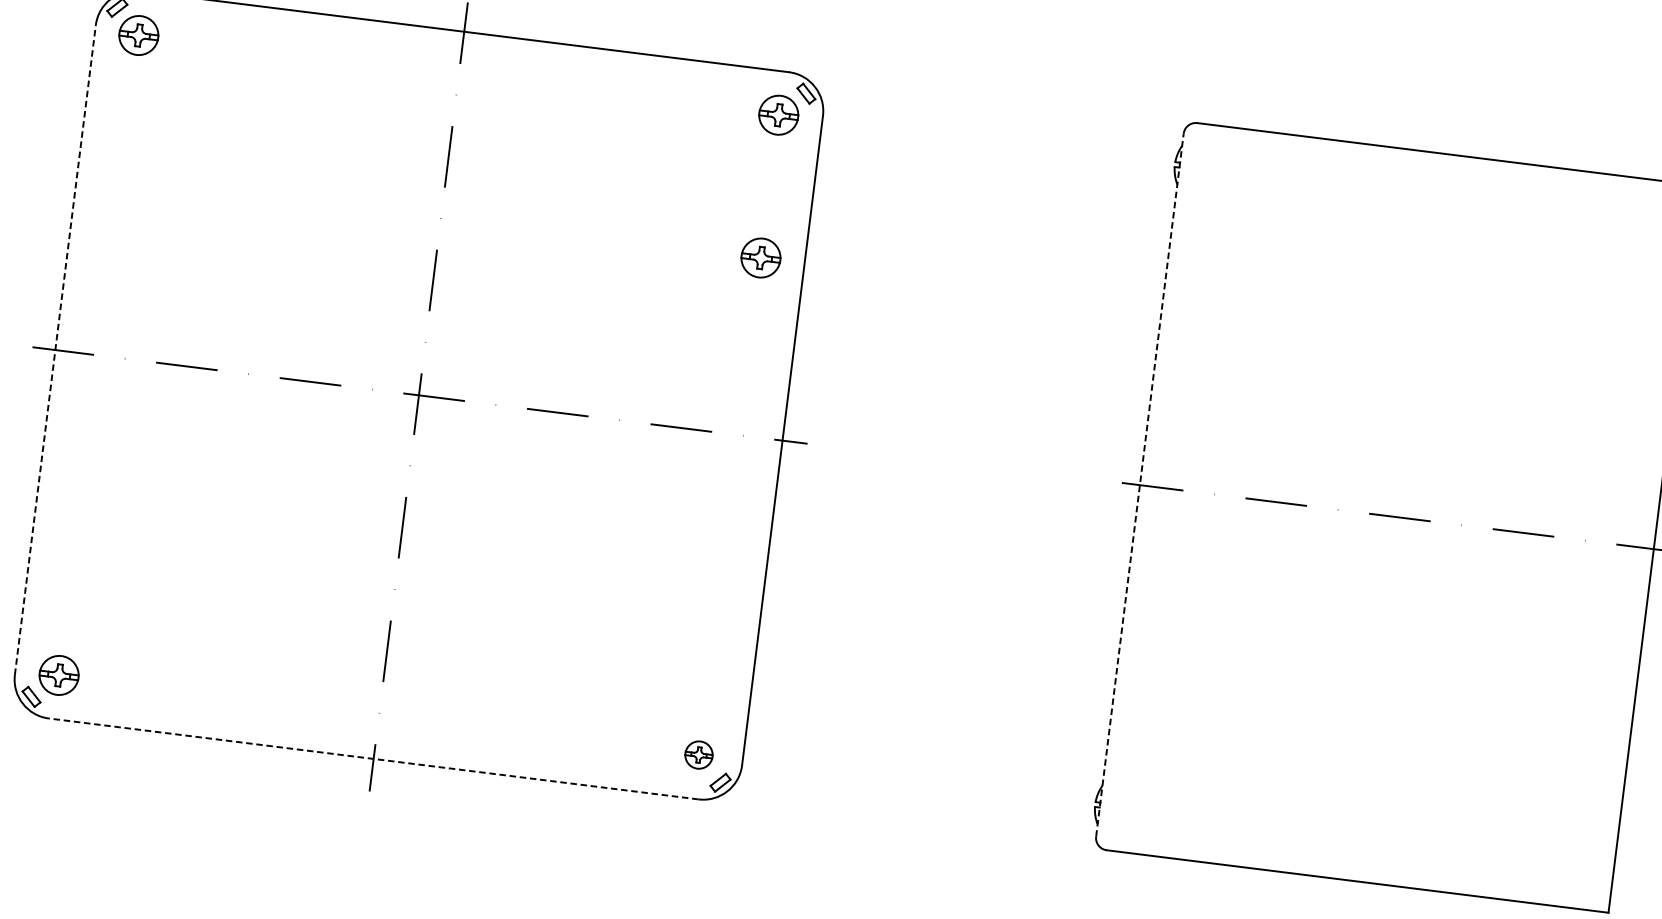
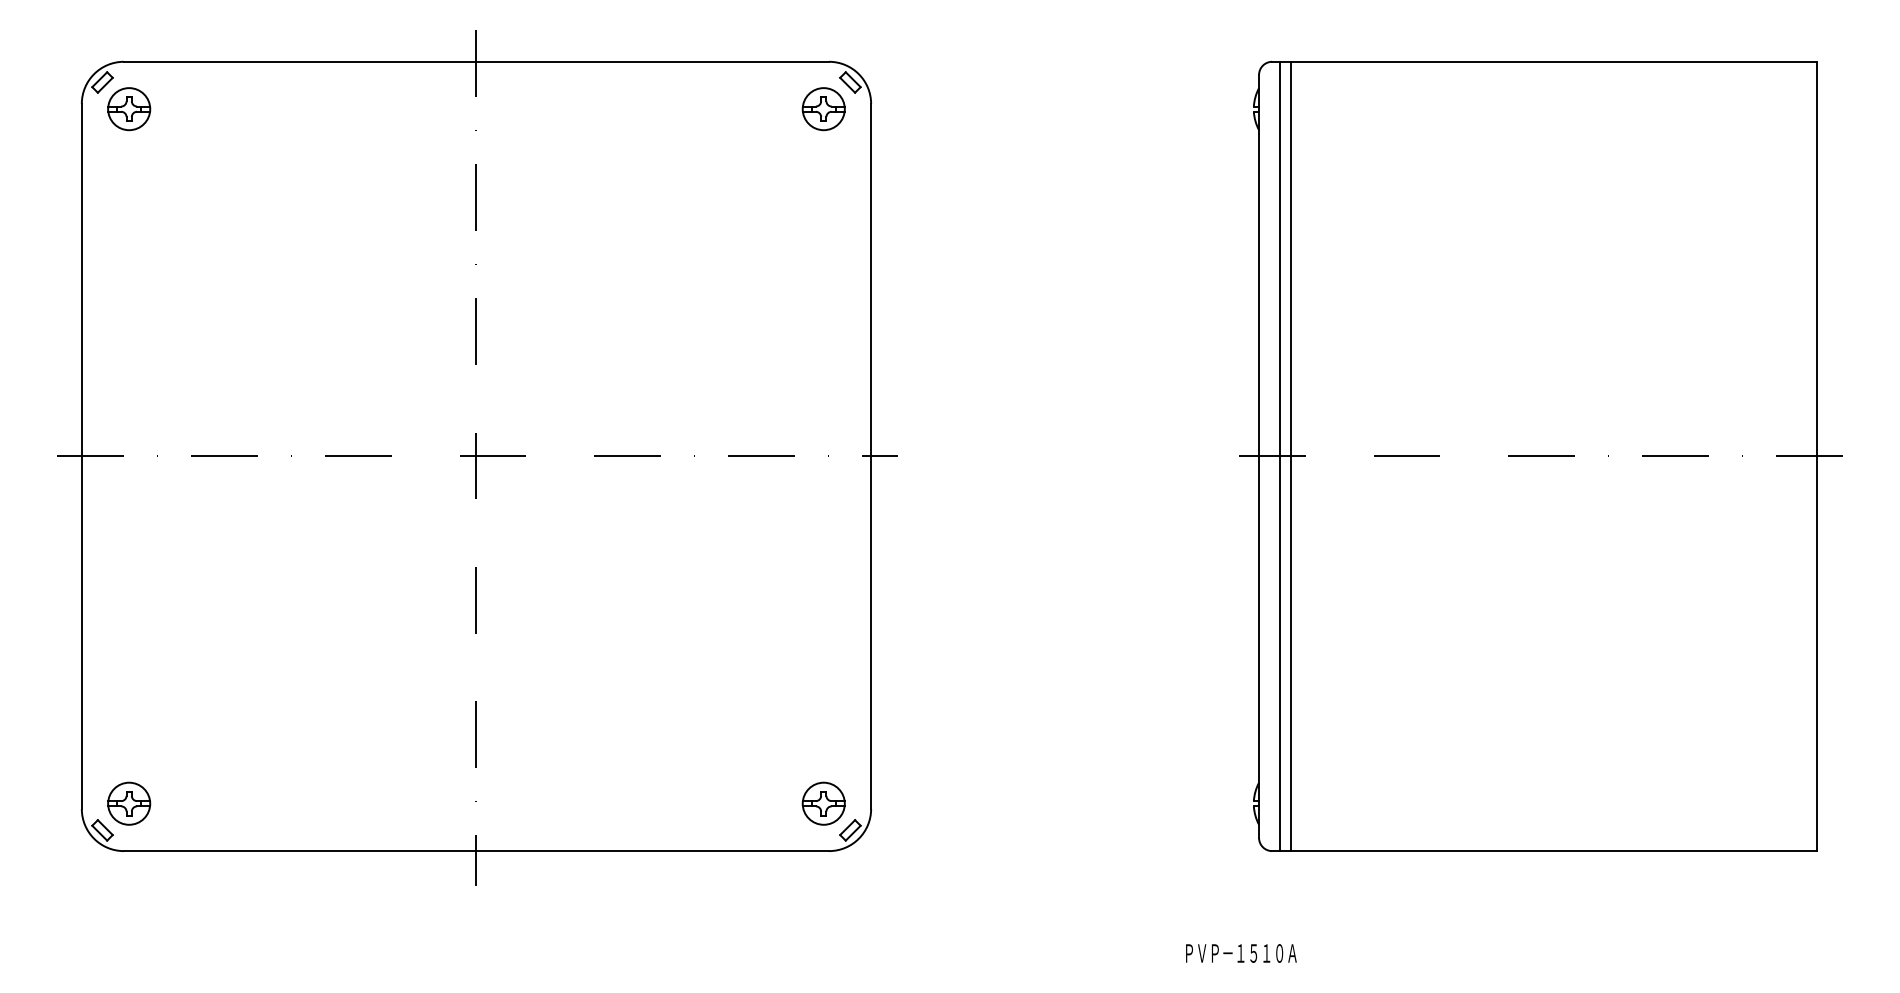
part: (760, 258) -> (823, 264), removed
line: (55, 350) -> (81, 456), dashed -> solid
line: (1140, 485) -> (1259, 456), dashed -> solid
line: (1159, 487) -> (1280, 456), added
line: (1168, 488) -> (1290, 456), added
part: (698, 754) -> (823, 803), size x1.43
line: (373, 759) -> (476, 851), dashed -> solid

